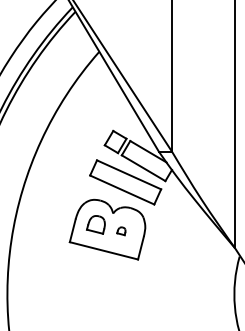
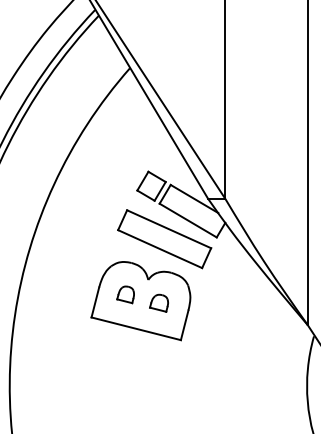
part: (95, 224) -> (125, 294), size x0.71
part: (120, 230) -> (158, 302), size x1.67

